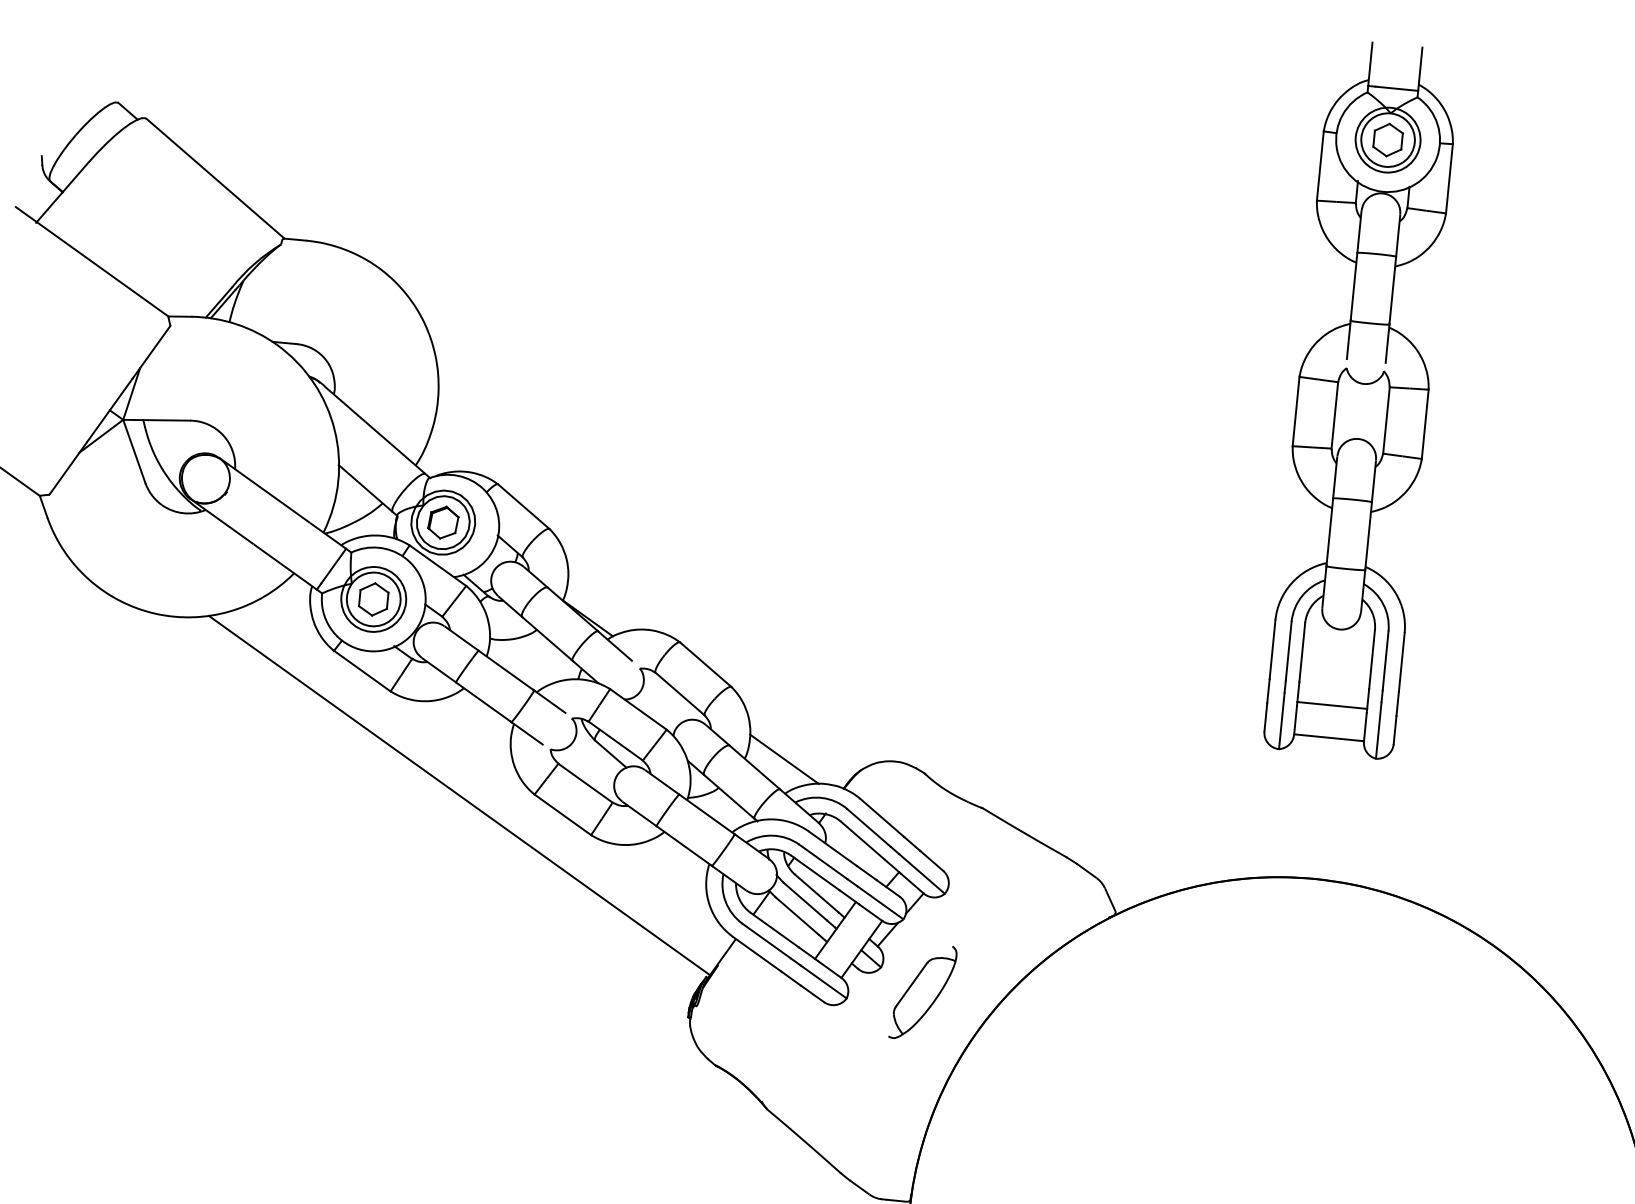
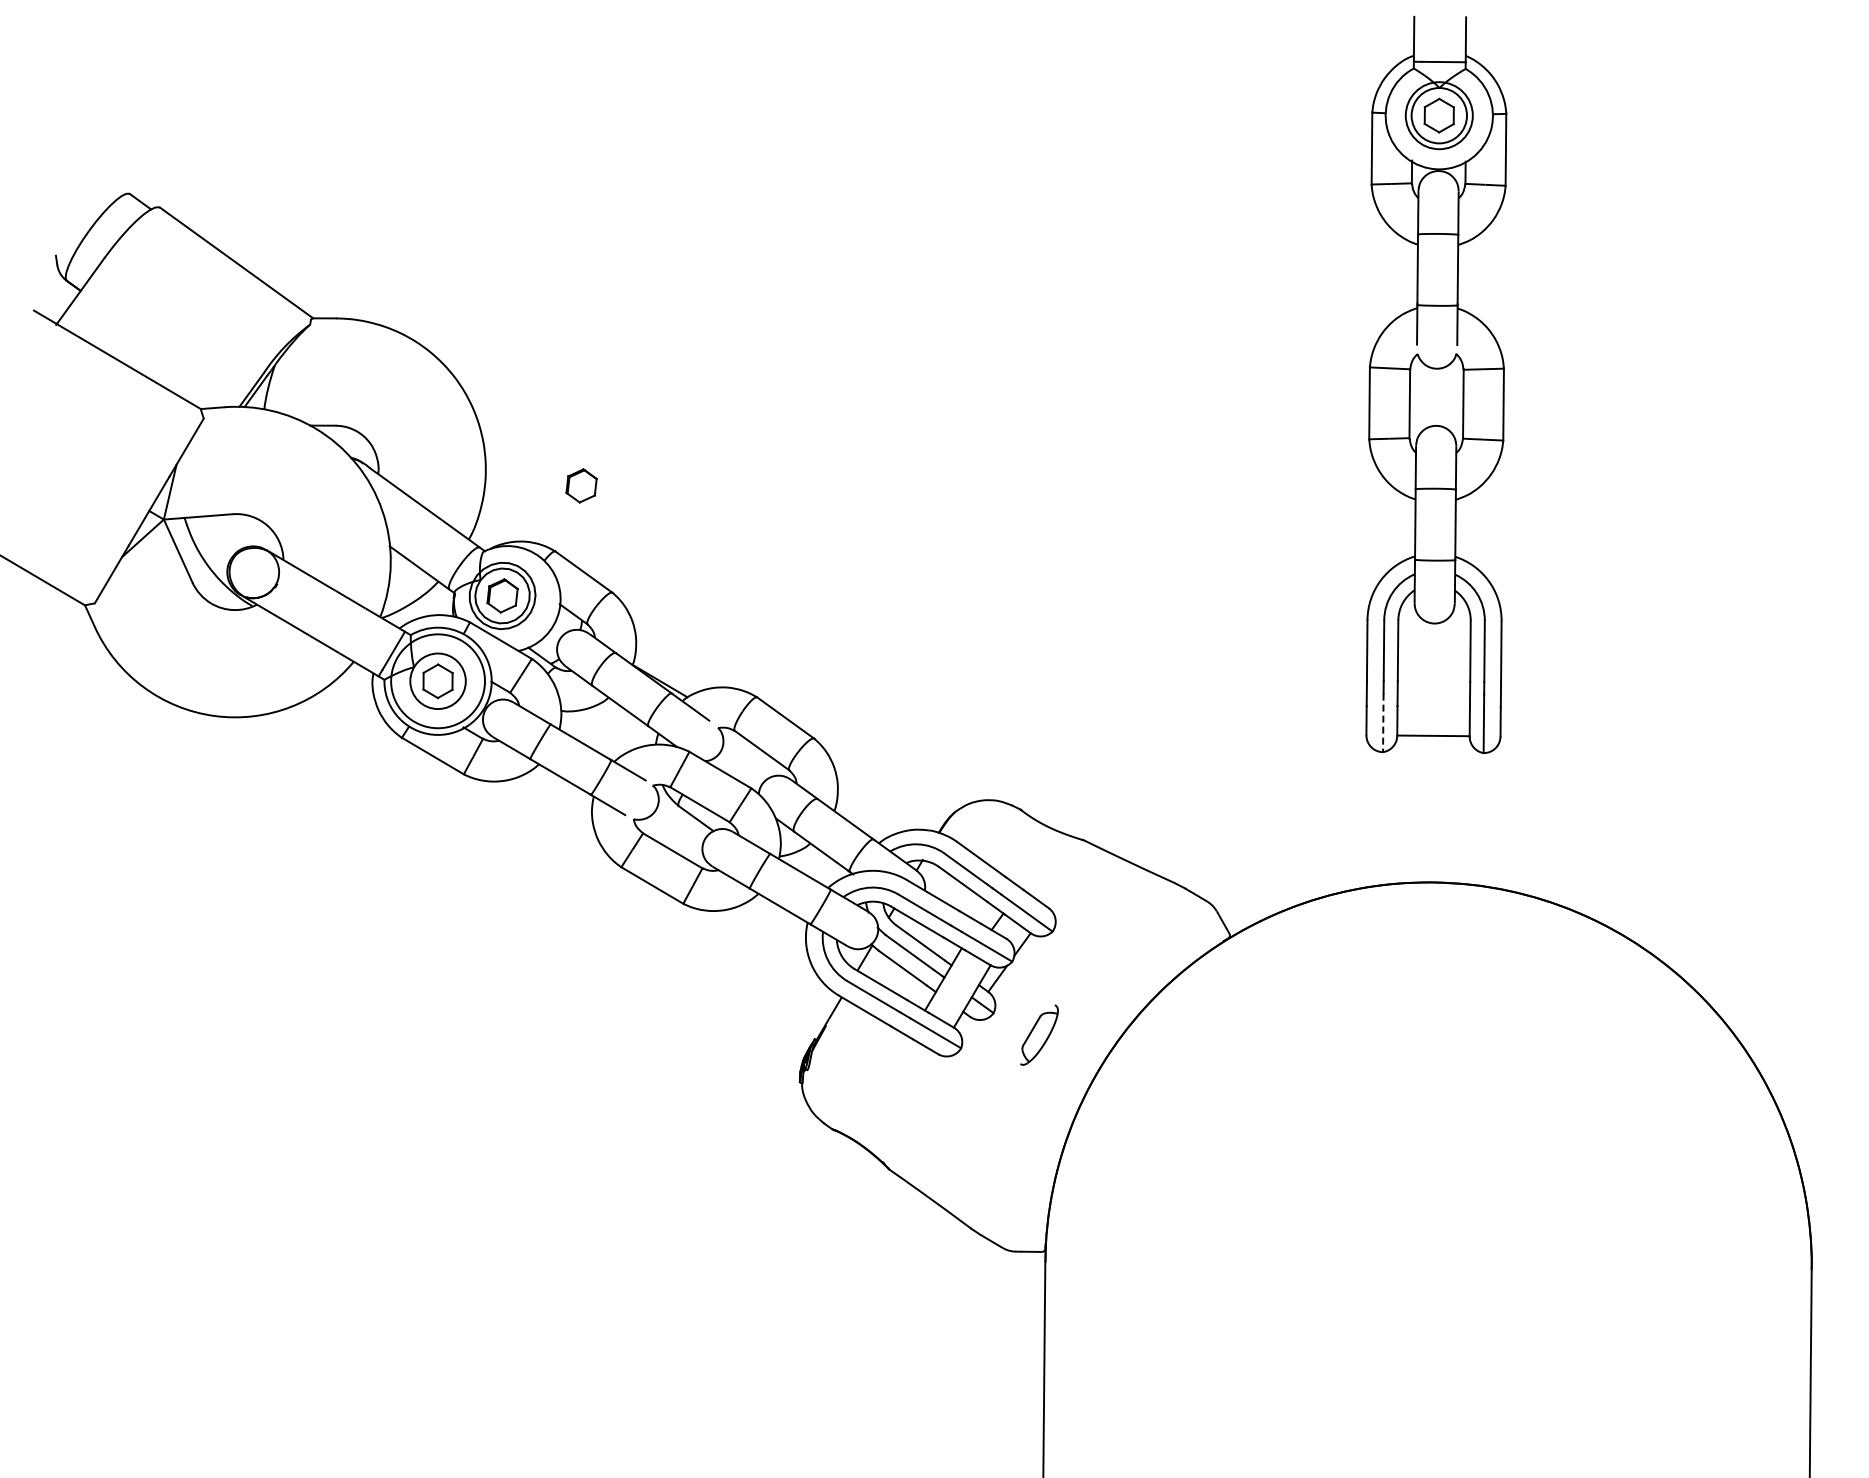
part: (528, 422) -> (581, 485), added
circle: (373, 598) -> (437, 680), size x1.4
line: (1331, 705) -> (1433, 702), removed
line: (1281, 721) -> (1383, 723), solid -> dashed
line: (783, 758) -> (874, 807), removed
line: (459, 794) -> (544, 874), removed
part: (923, 991) -> (1039, 1034), size x0.6

